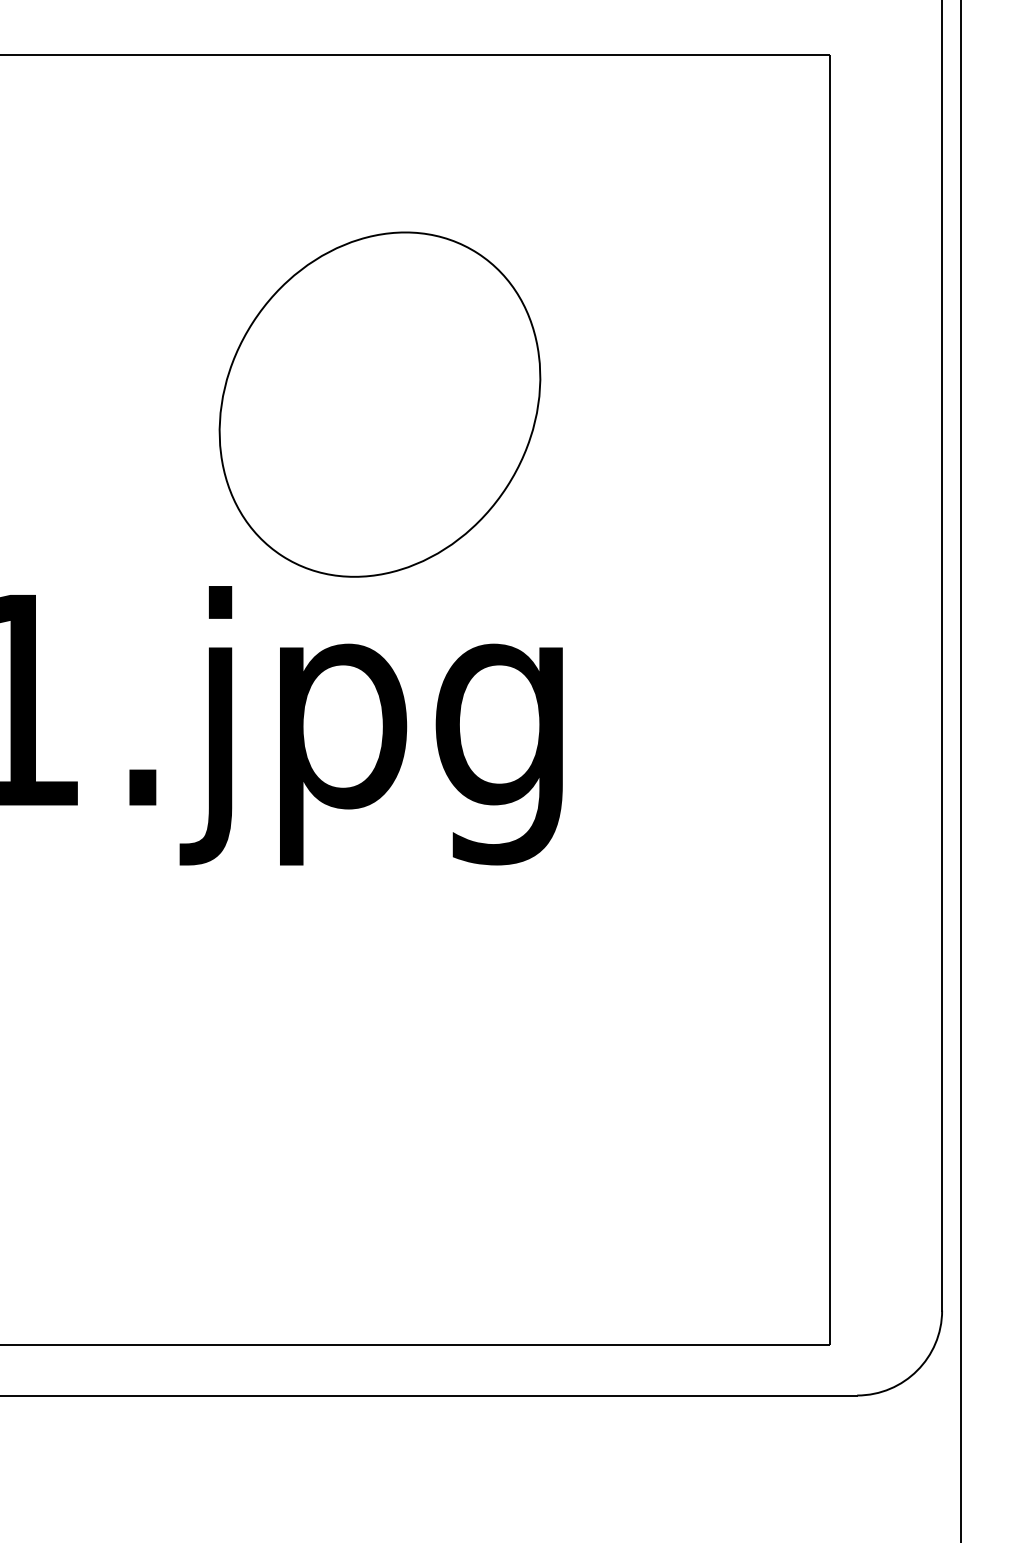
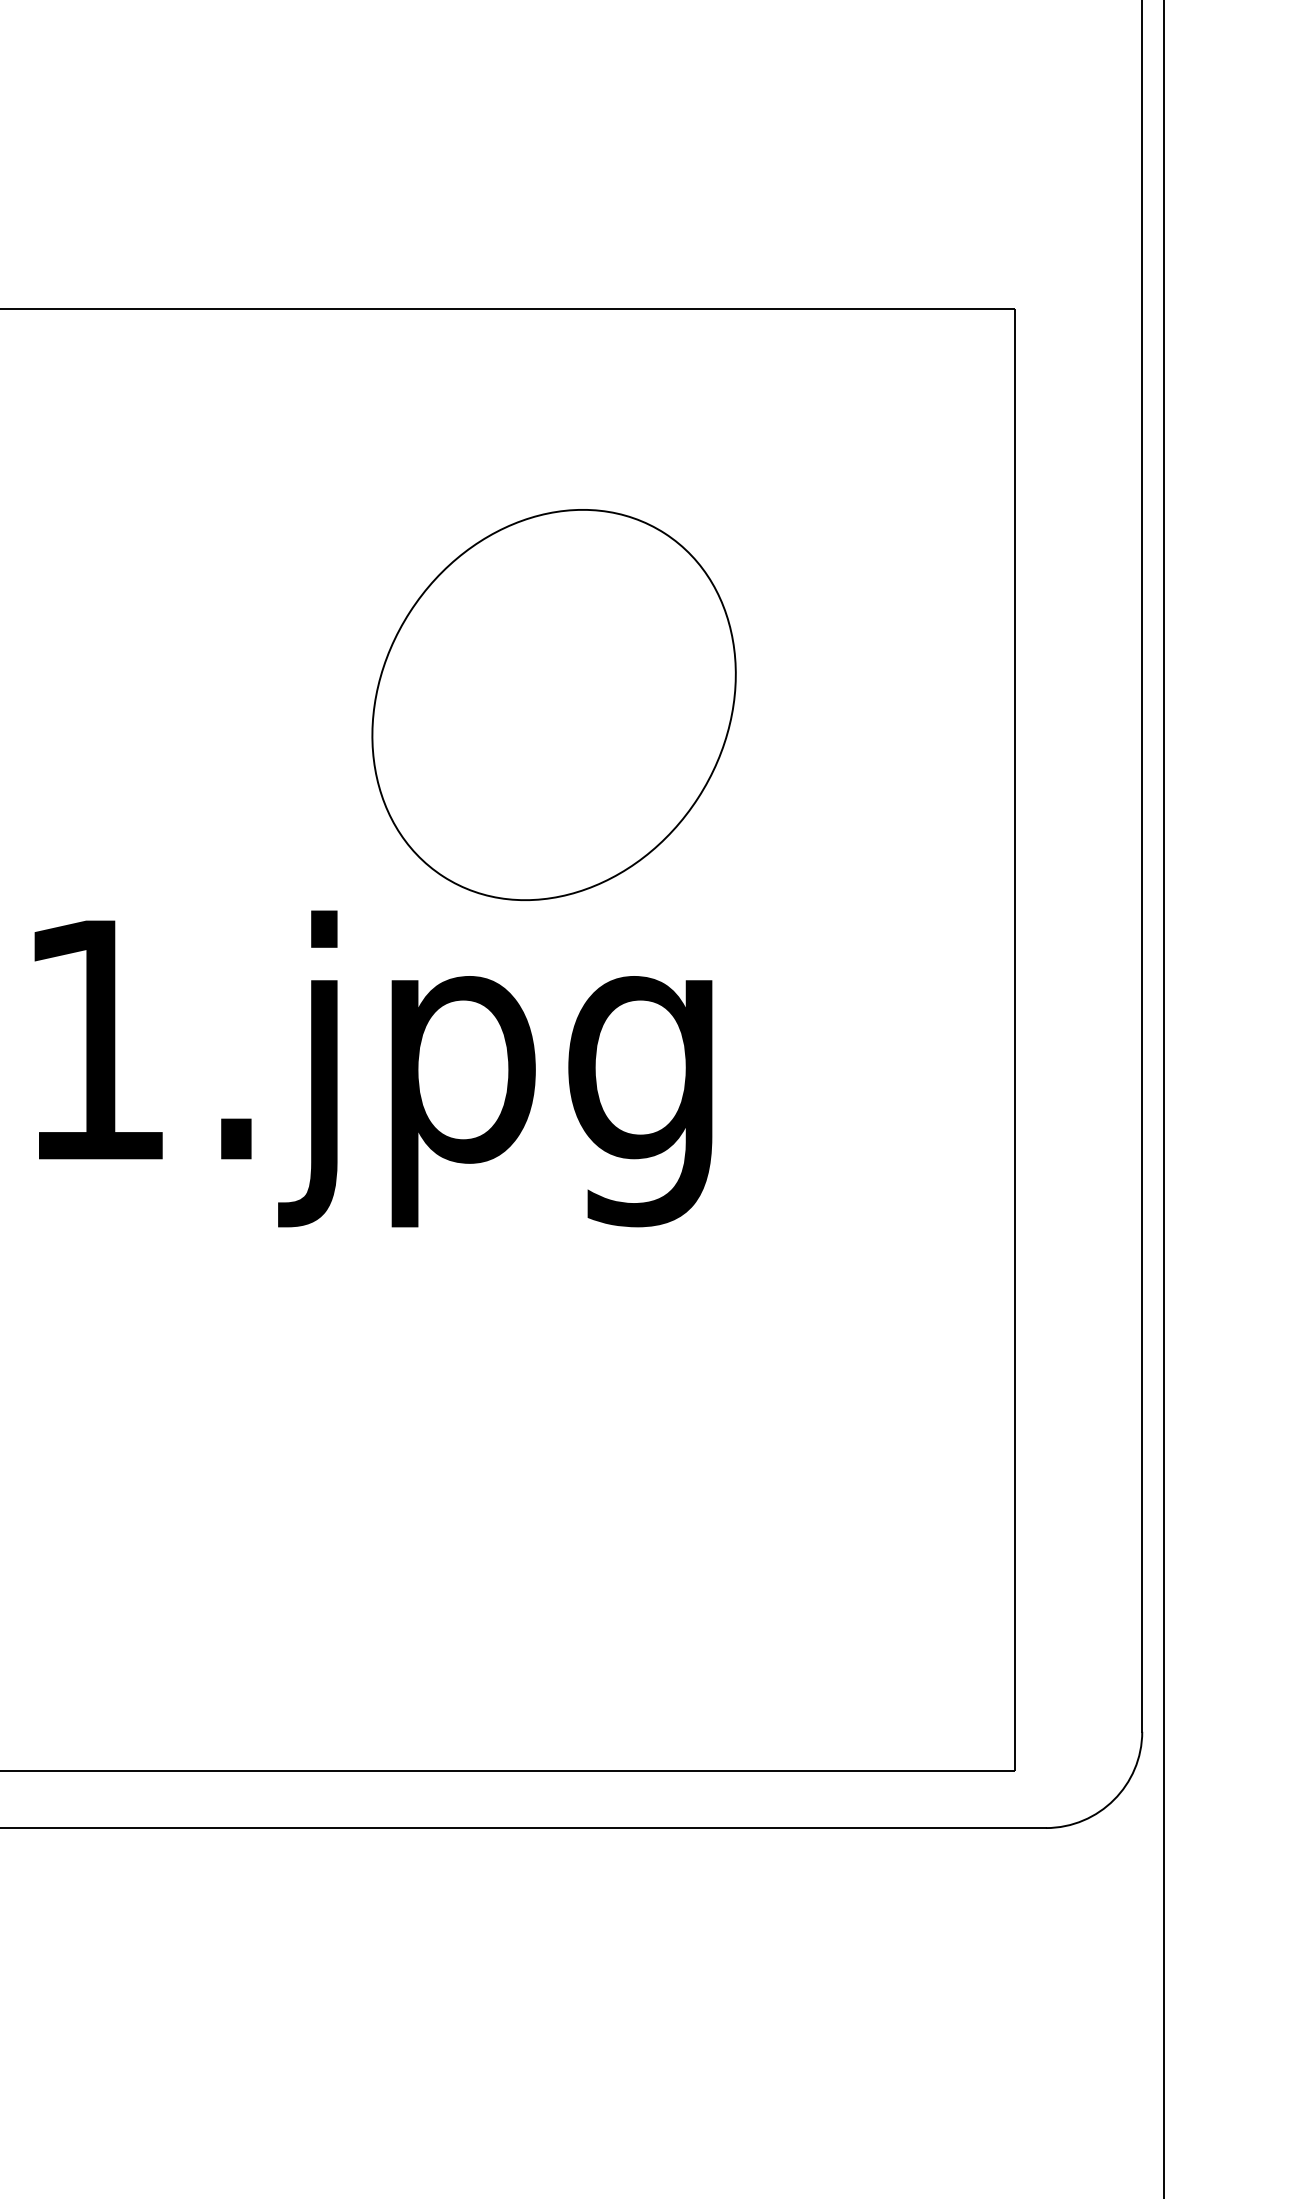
part: (379, 404) -> (553, 704), moved

